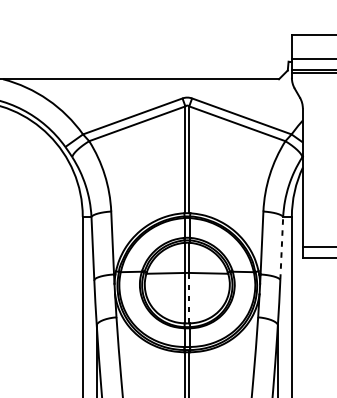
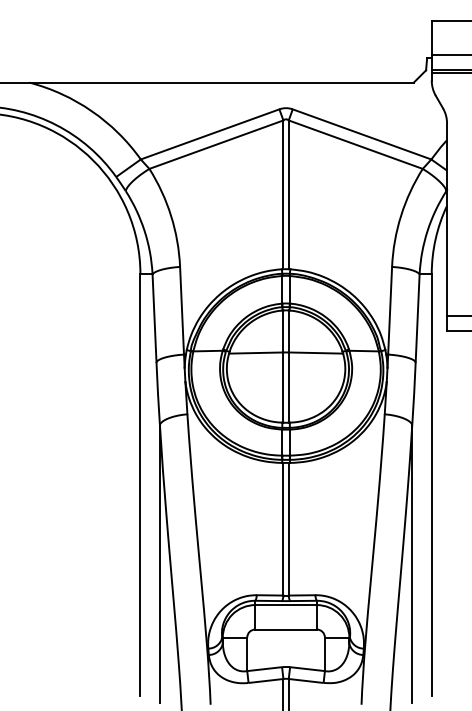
line: (281, 248) -> (417, 318), dashed -> solid
line: (189, 298) -> (288, 387), dashed -> solid

